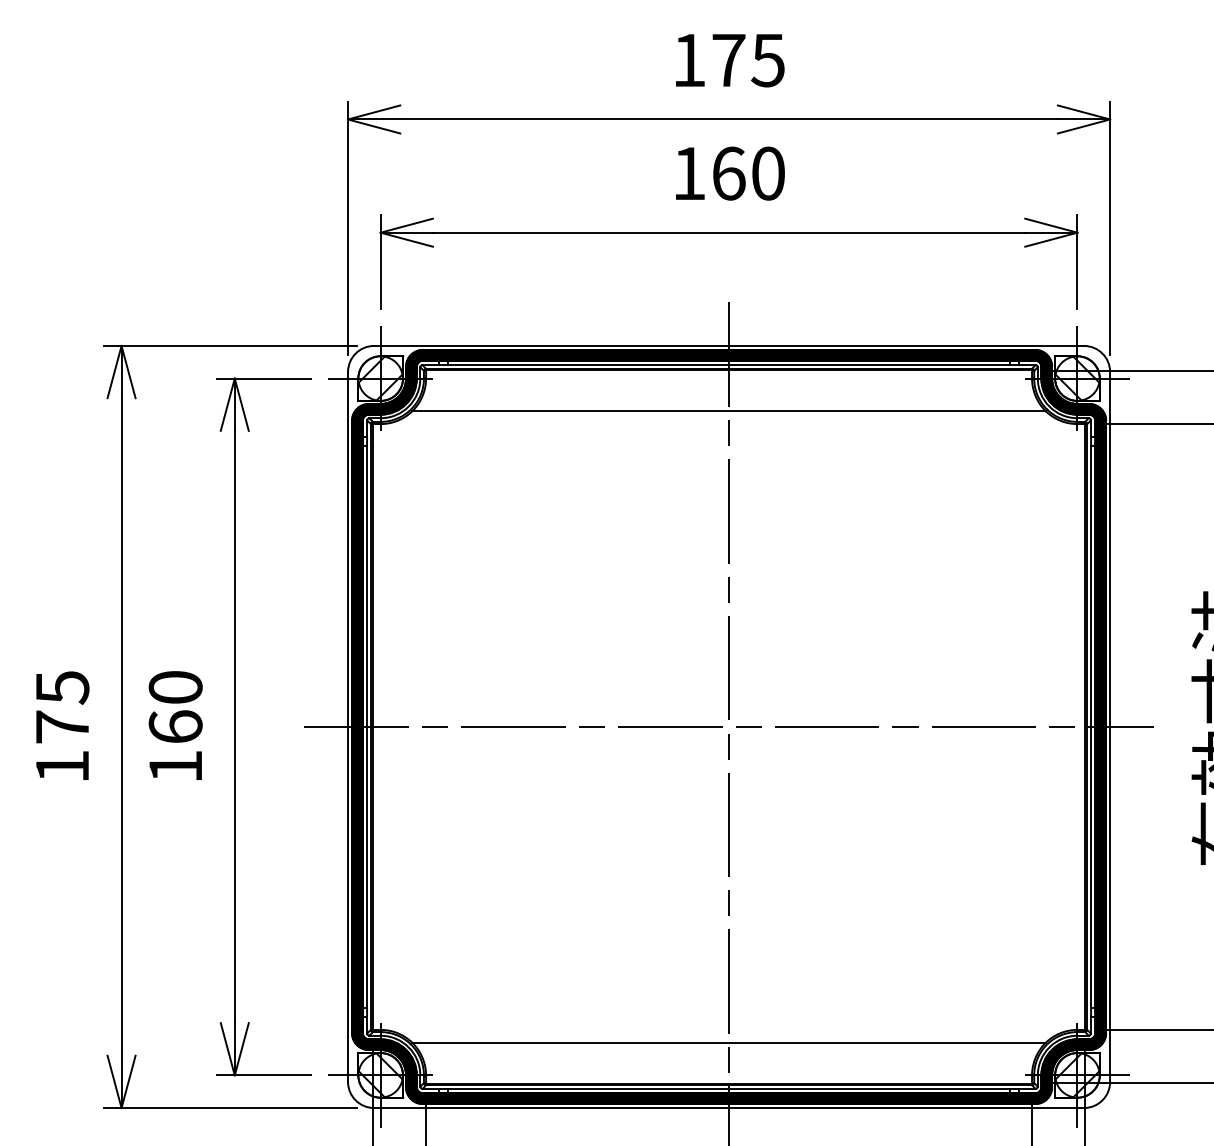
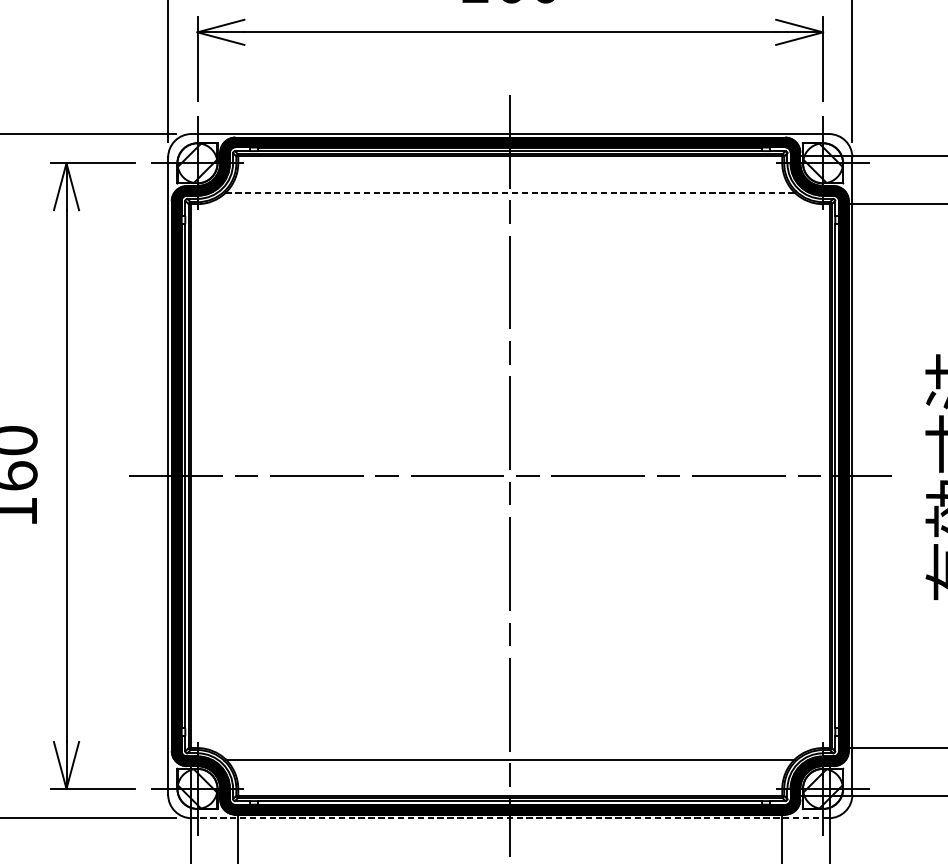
line: (729, 411) -> (510, 192), solid -> dashed
line: (729, 1108) -> (510, 818), solid -> dashed

